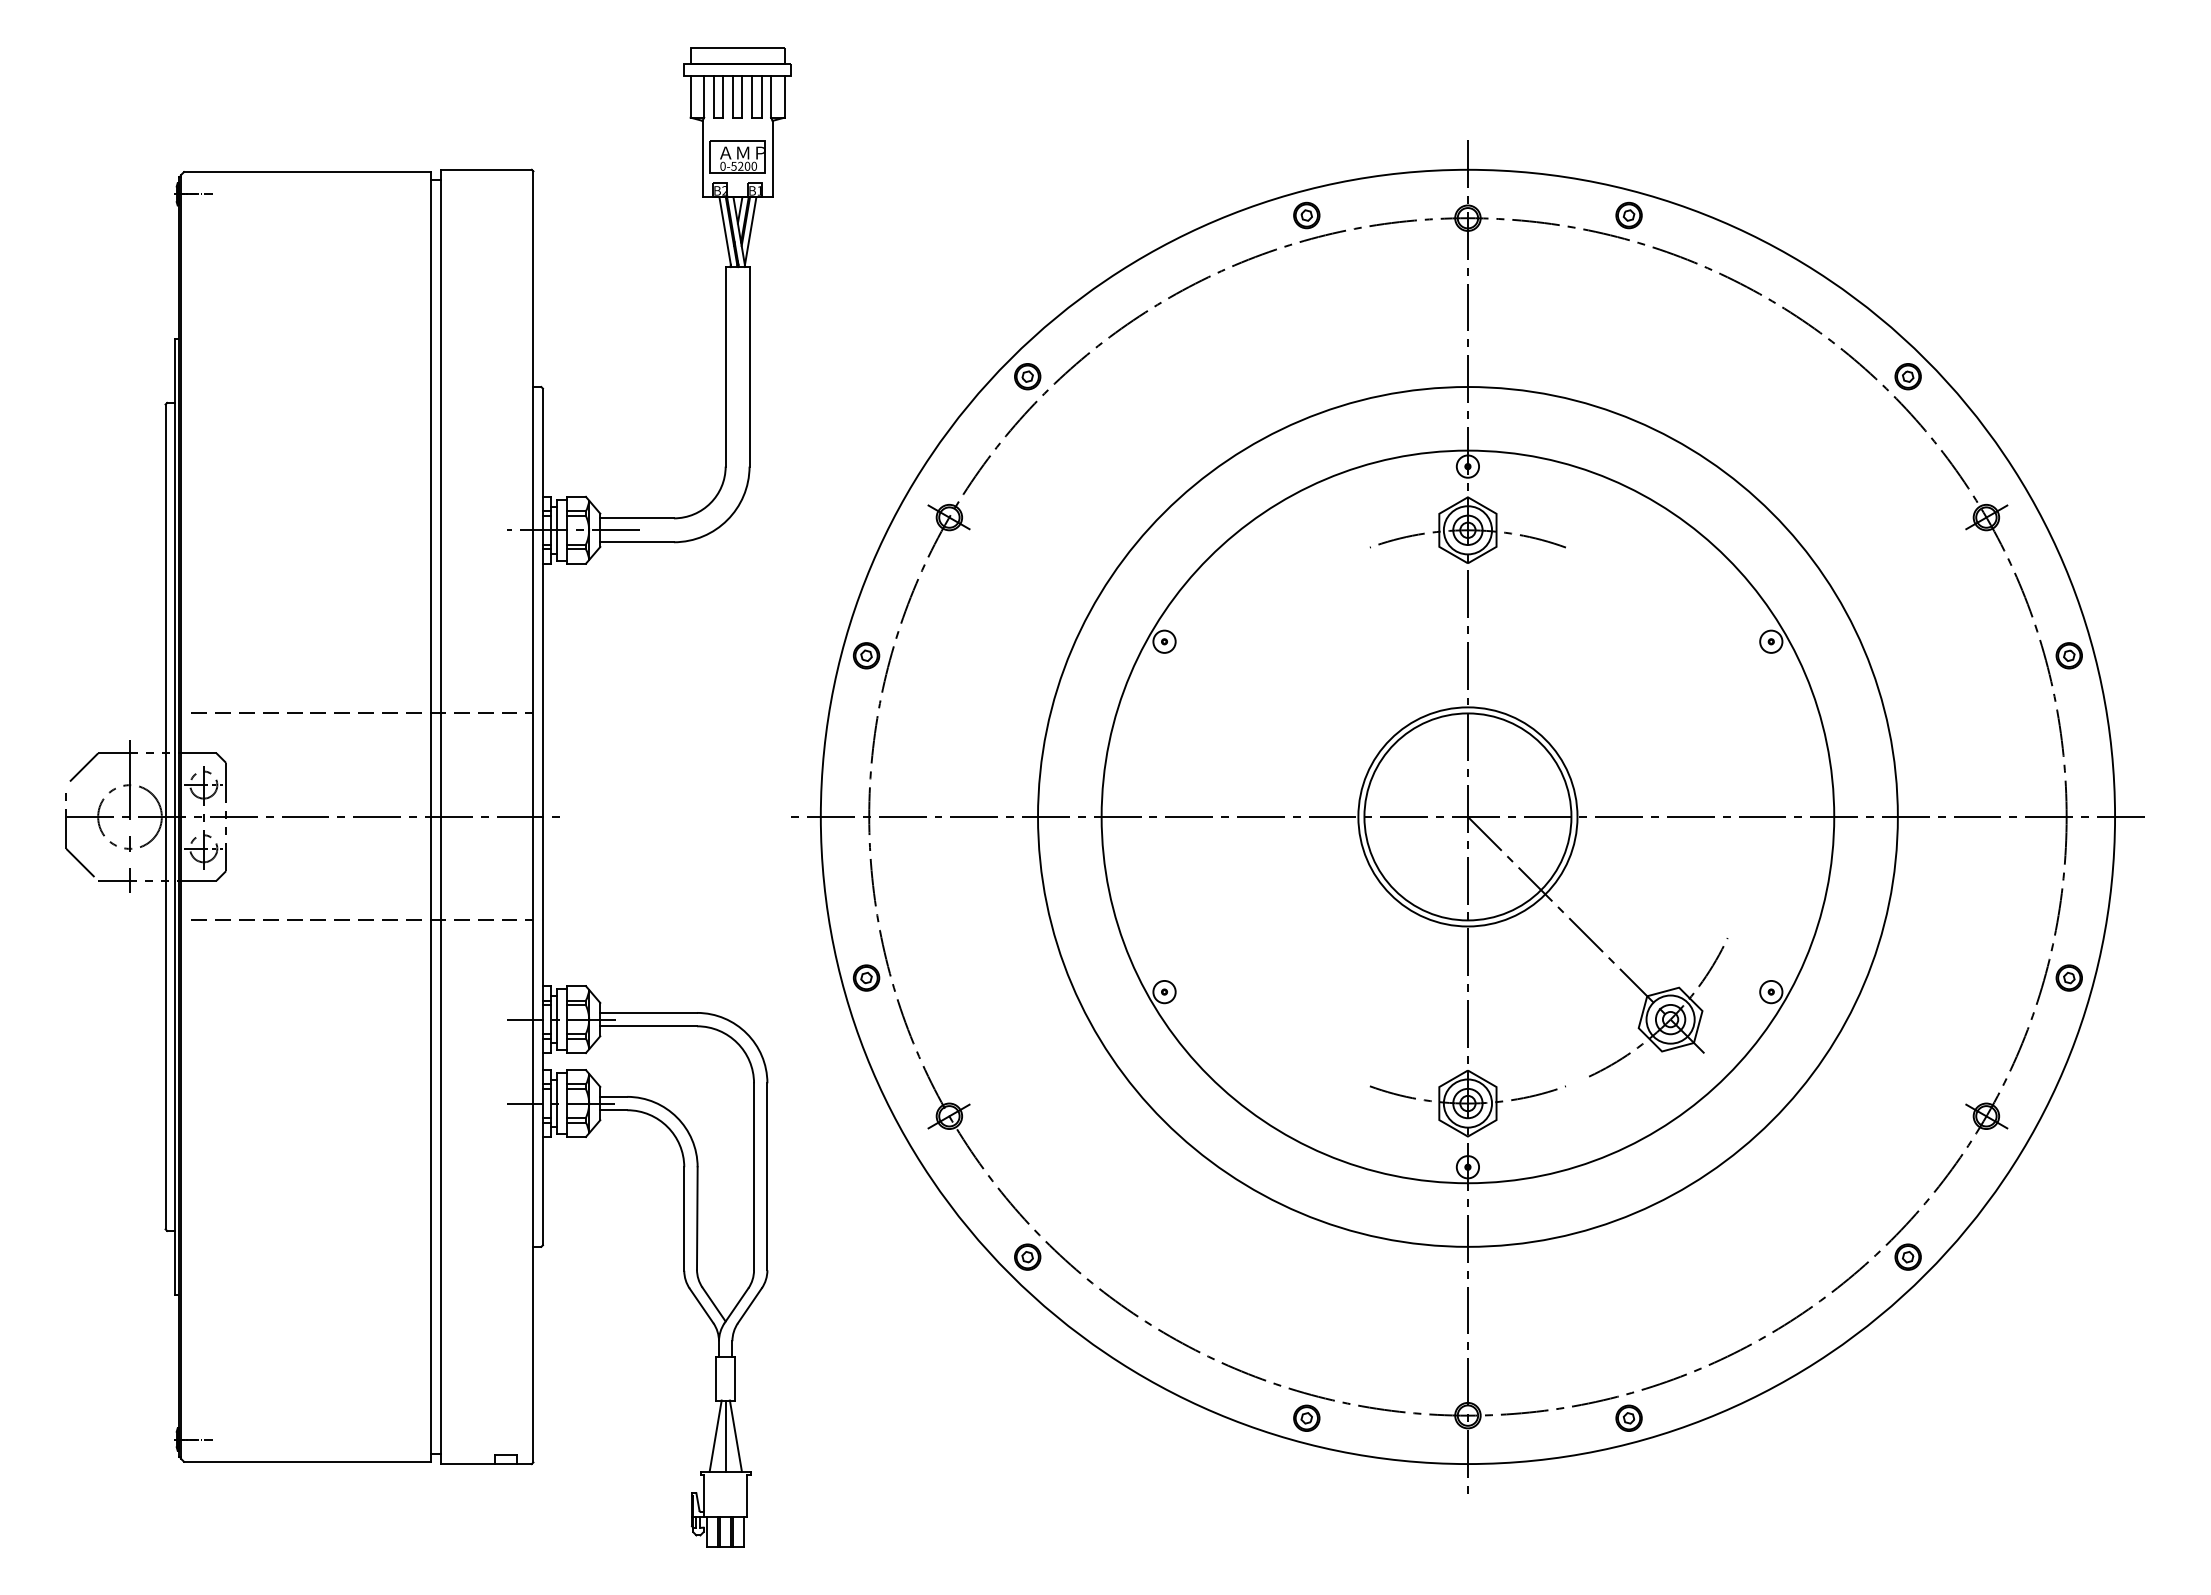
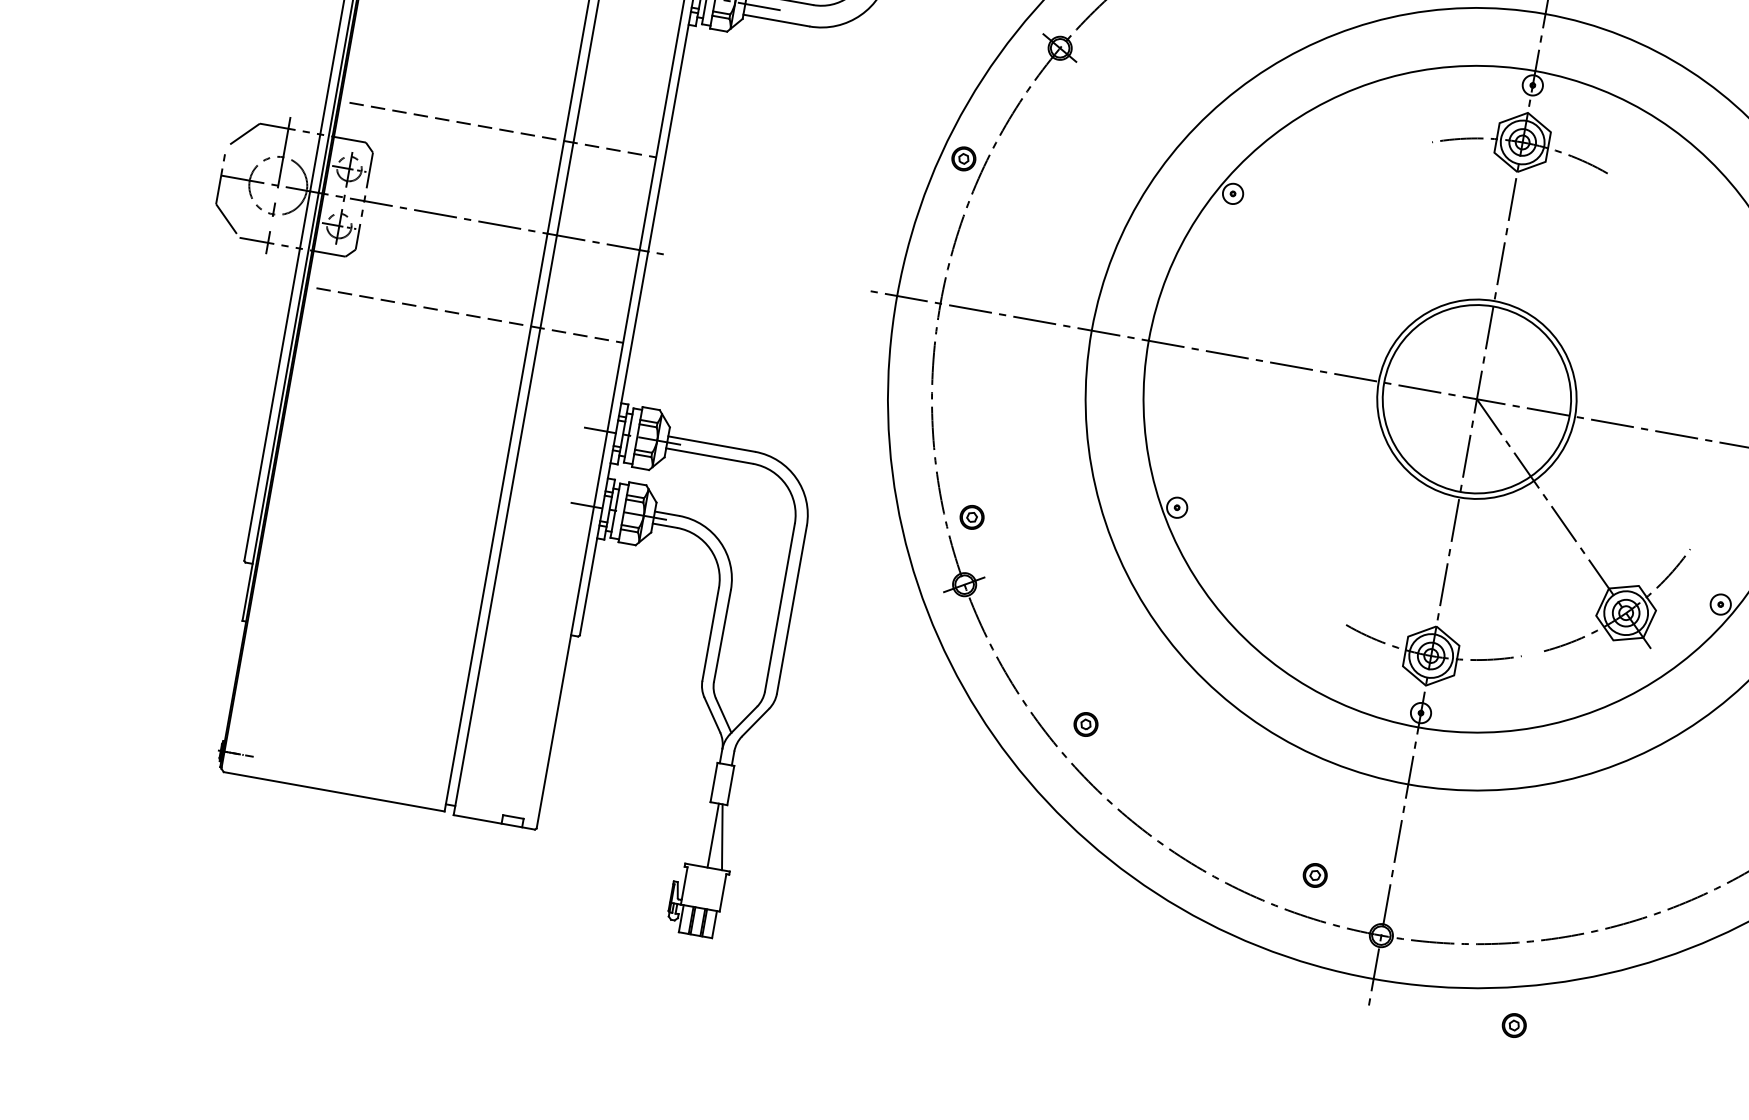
part: (866, 977) -> (972, 516), moved
part: (1027, 1256) -> (1085, 723), moved
part: (1306, 1417) -> (1315, 874), moved
part: (1628, 1417) -> (1513, 1024), moved
line: (715, 1435) -> (704, 833), removed

